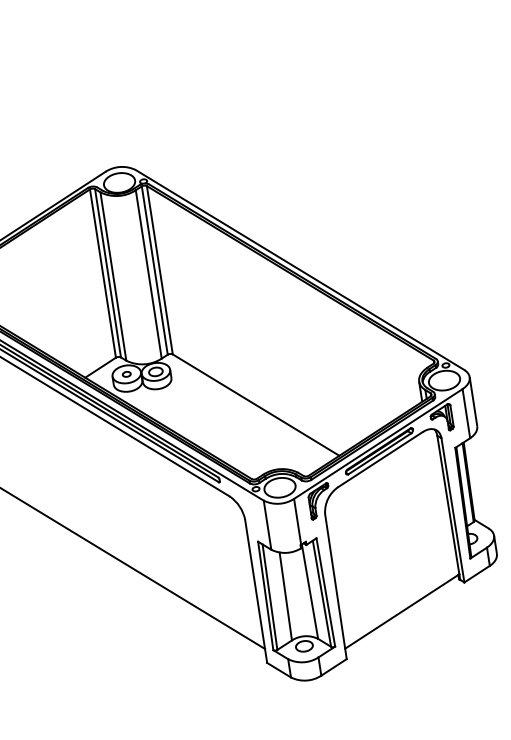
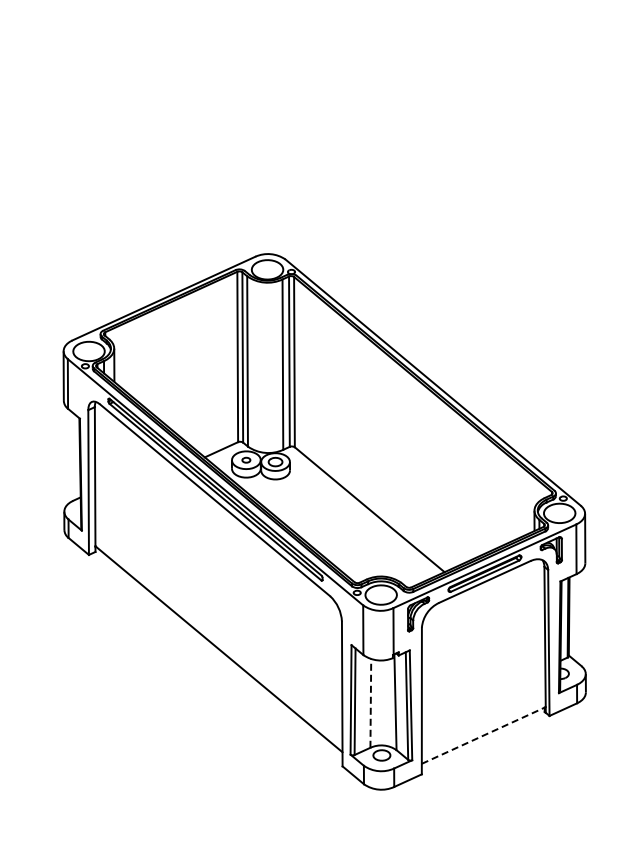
line: (285, 595) -> (370, 702), solid -> dashed
line: (402, 611) -> (484, 735), solid -> dashed

